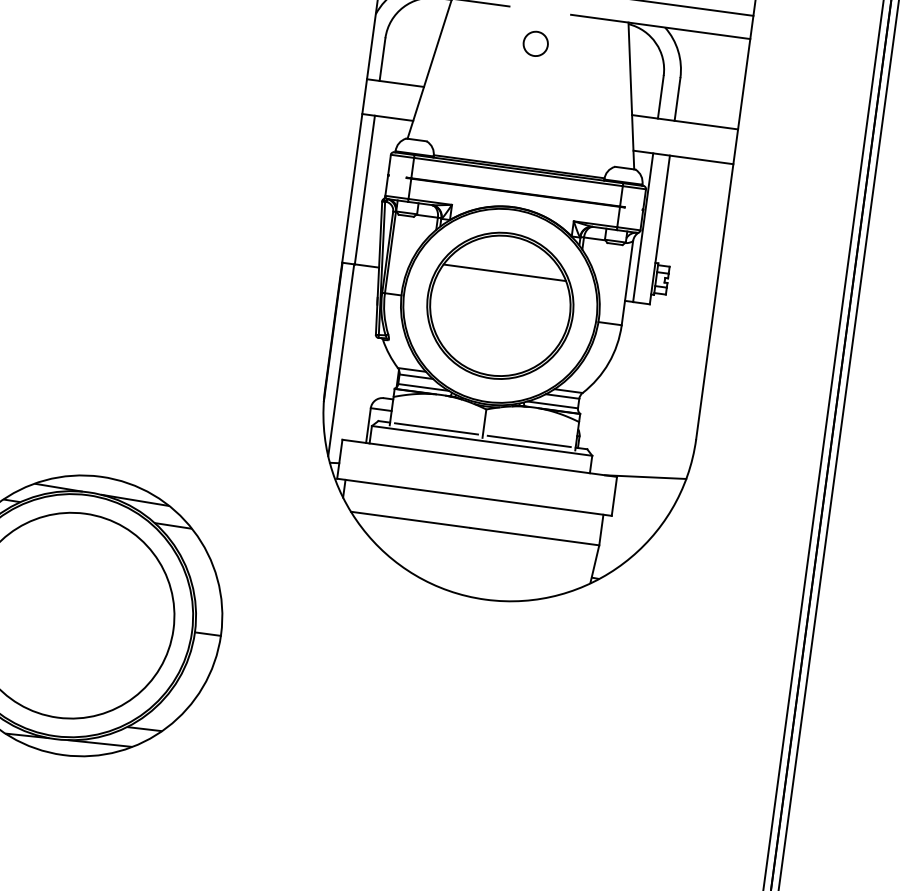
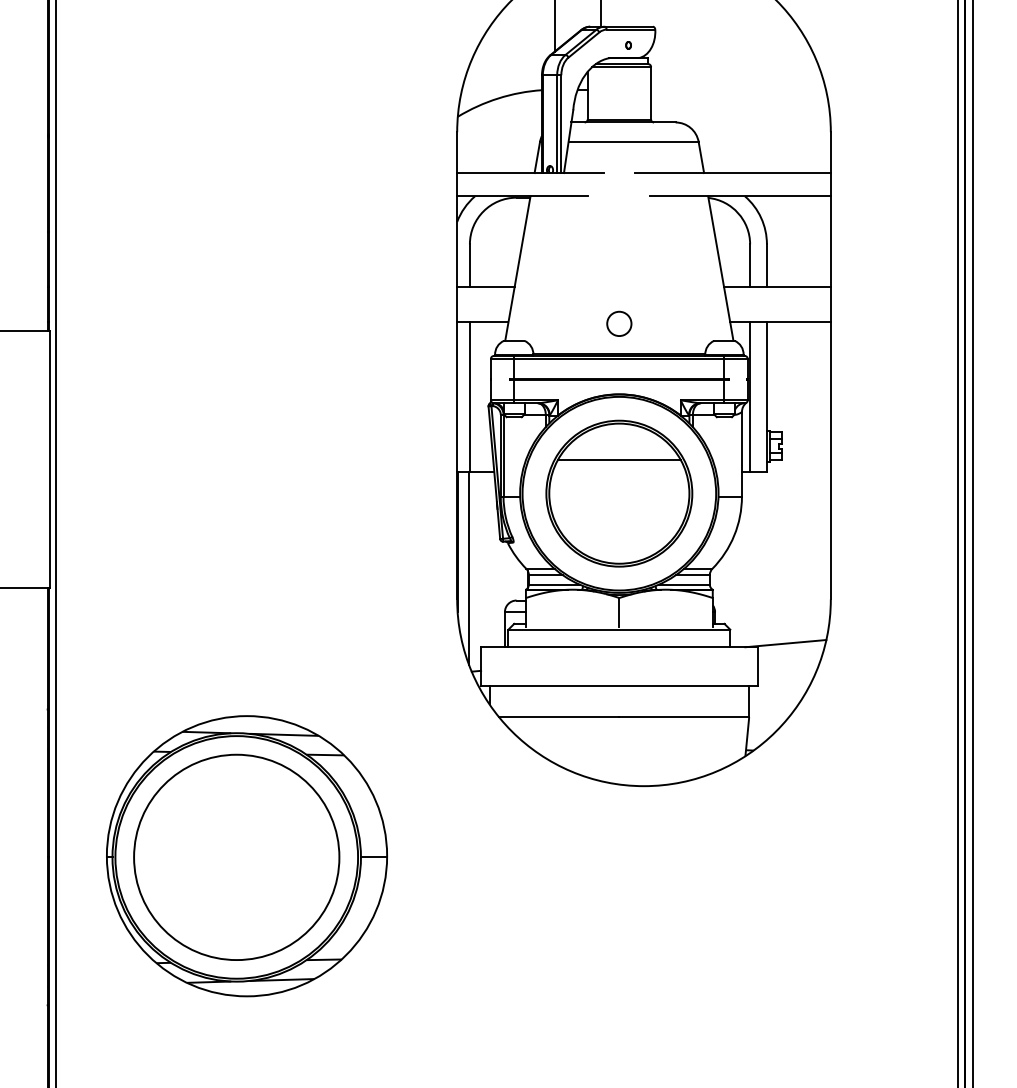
part: (535, 43) -> (619, 323), moved
line: (436, 428) -> (572, 623), removed
line: (528, 440) -> (665, 623), removed

